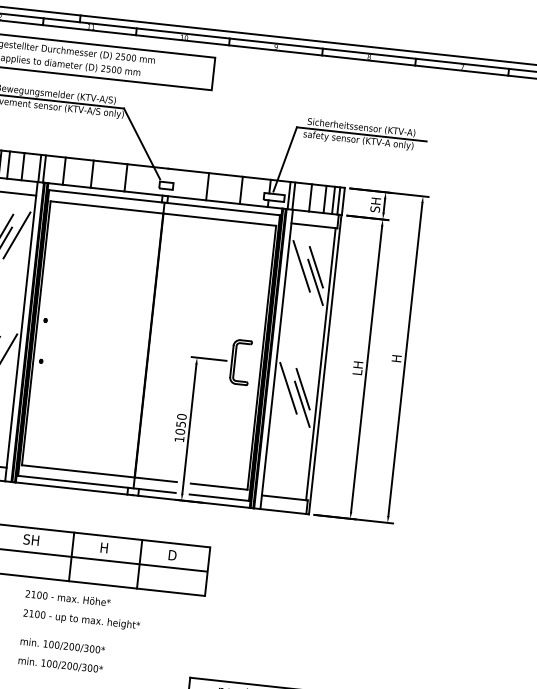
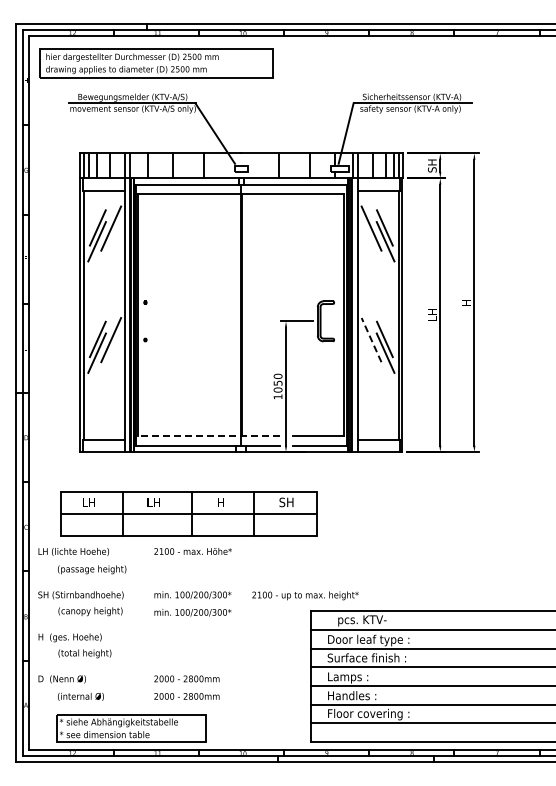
line: (288, 387) -> (371, 339), solid -> dashed
line: (99, 473) -> (209, 435), solid -> dashed
text: (31, 540) -> (154, 502), SH -> LH
text: (176, 555) -> (286, 502), D -> SH
text: (81, 619) -> (305, 595), moved

